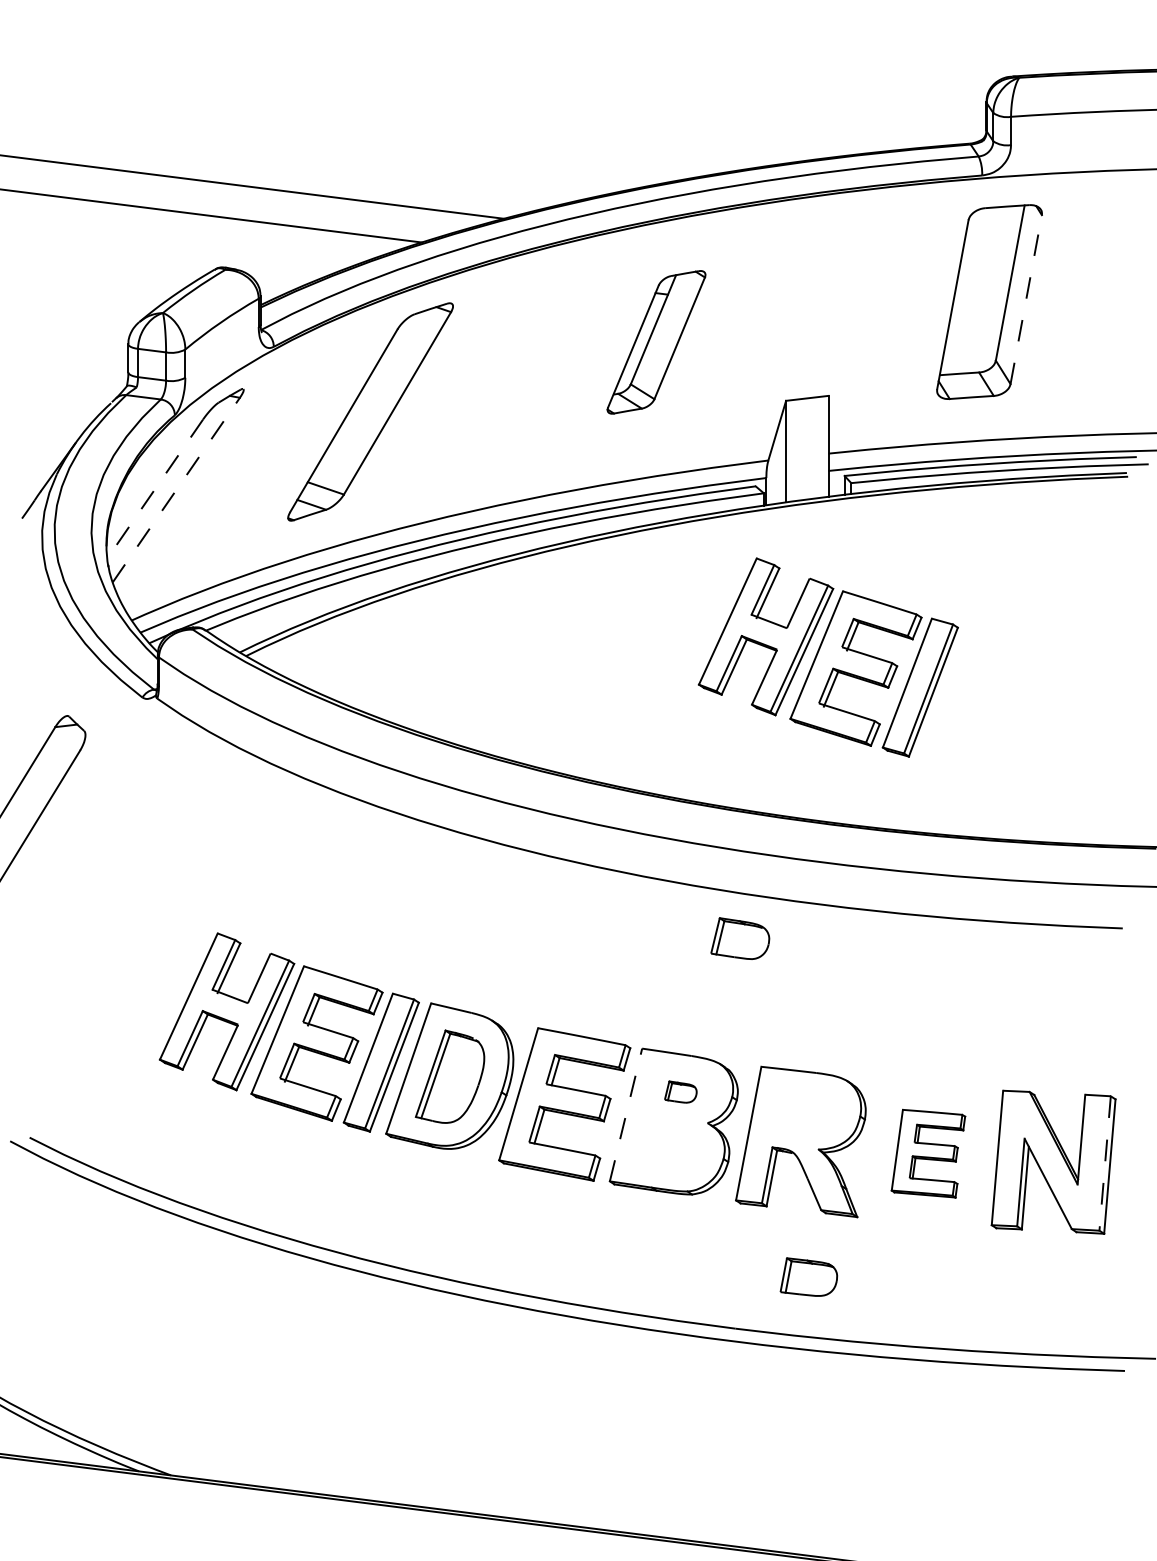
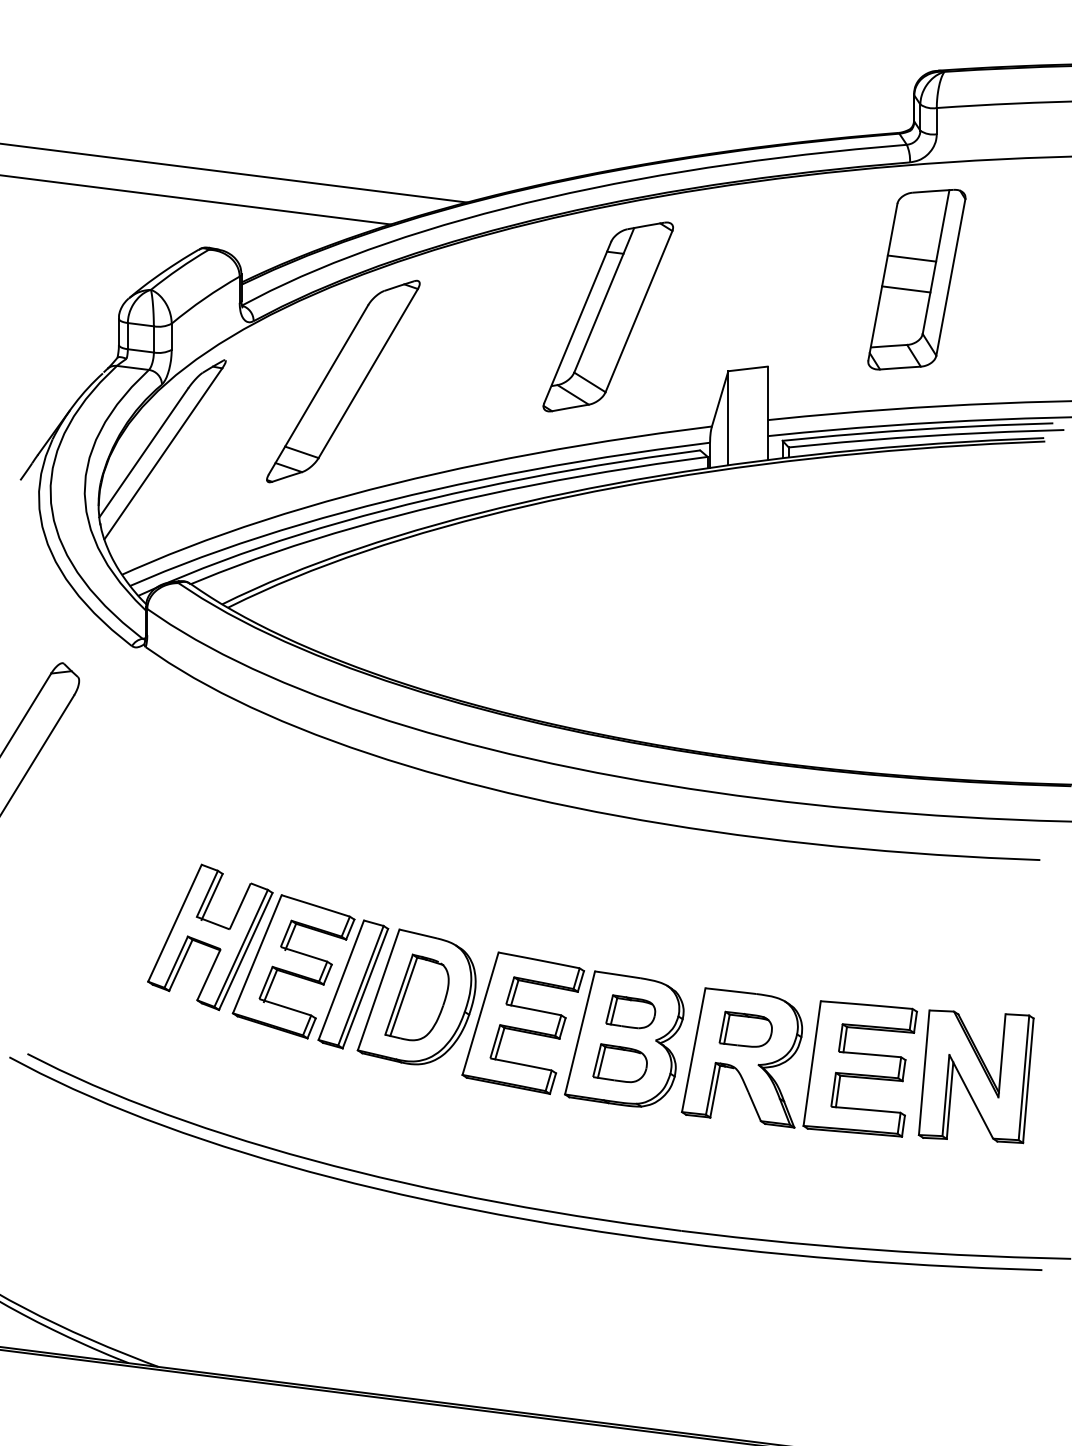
line: (984, 279) -> (912, 258), added
line: (1026, 299) -> (951, 277), dashed -> solid
line: (978, 312) -> (906, 289), added
part: (656, 342) -> (608, 317), size x1.43
line: (154, 489) -> (143, 453), dashed -> solid
line: (176, 489) -> (163, 453), dashed -> solid
part: (827, 657) -> (766, 609), removed
part: (740, 938) -> (620, 1063), moved
part: (680, 1091) -> (630, 1011), size x1.67
line: (626, 1114) -> (580, 1032), dashed -> solid
part: (928, 1153) -> (860, 1068), size x1.67
line: (1105, 1163) -> (1024, 1077), dashed -> solid
part: (808, 1276) -> (745, 1028), moved

